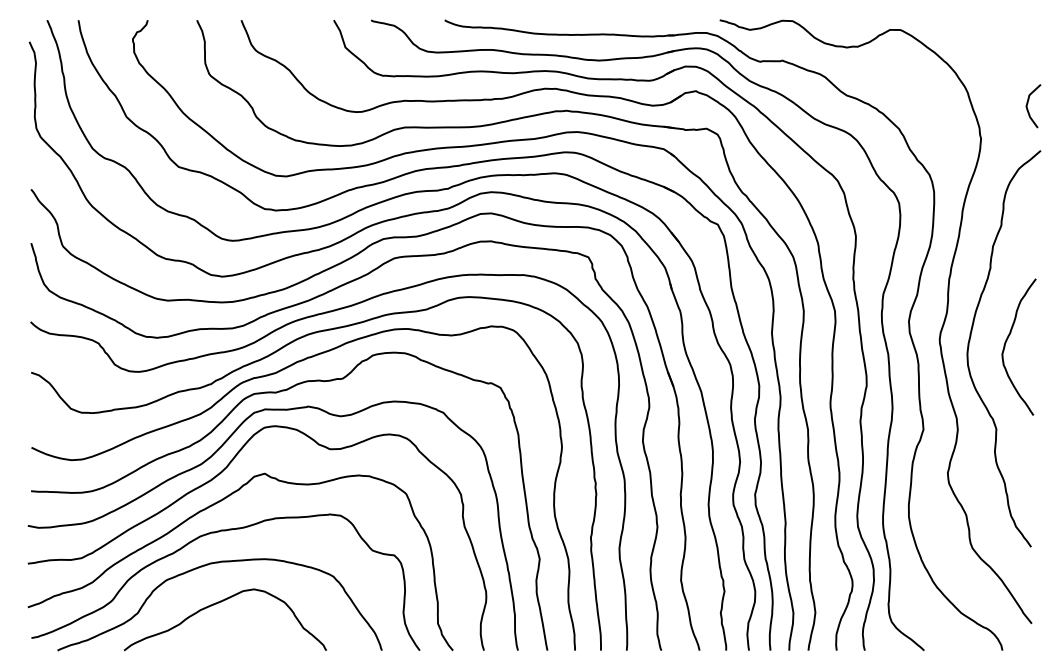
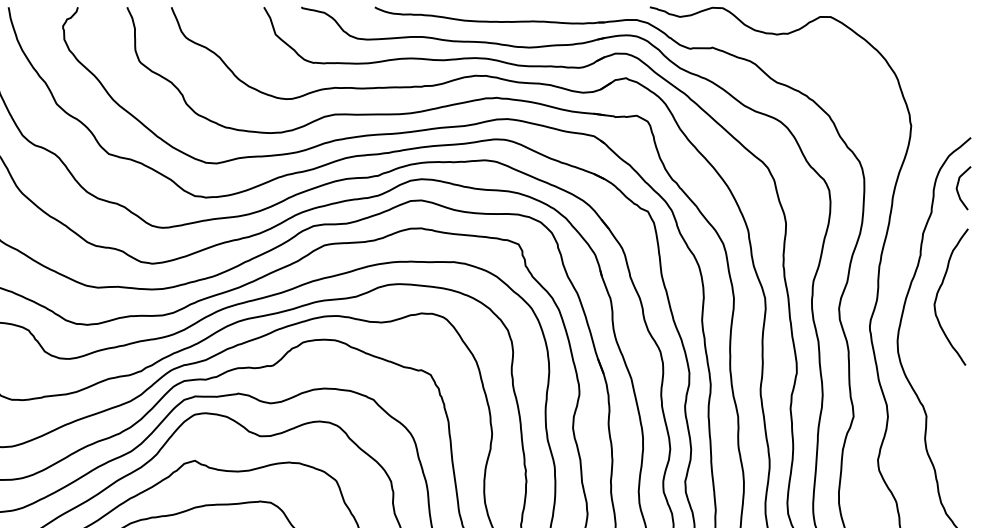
curve: (1028, 103) -> (958, 185), moved
curve: (1006, 343) -> (938, 293), moved

